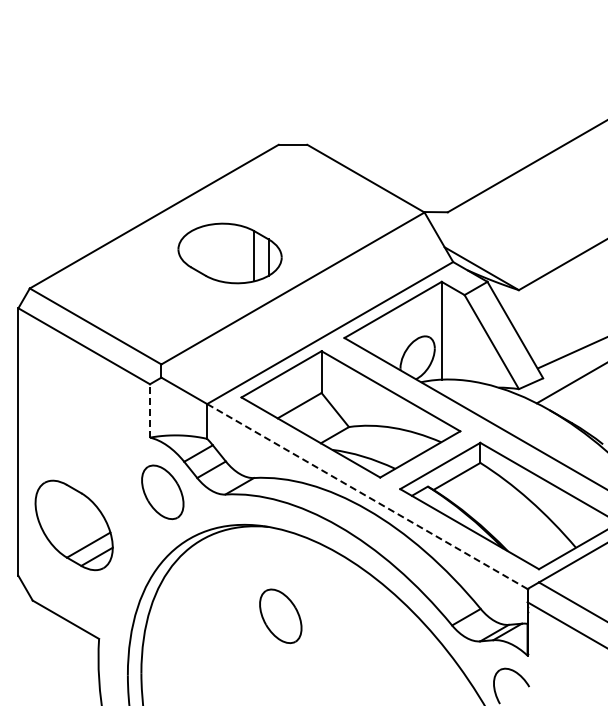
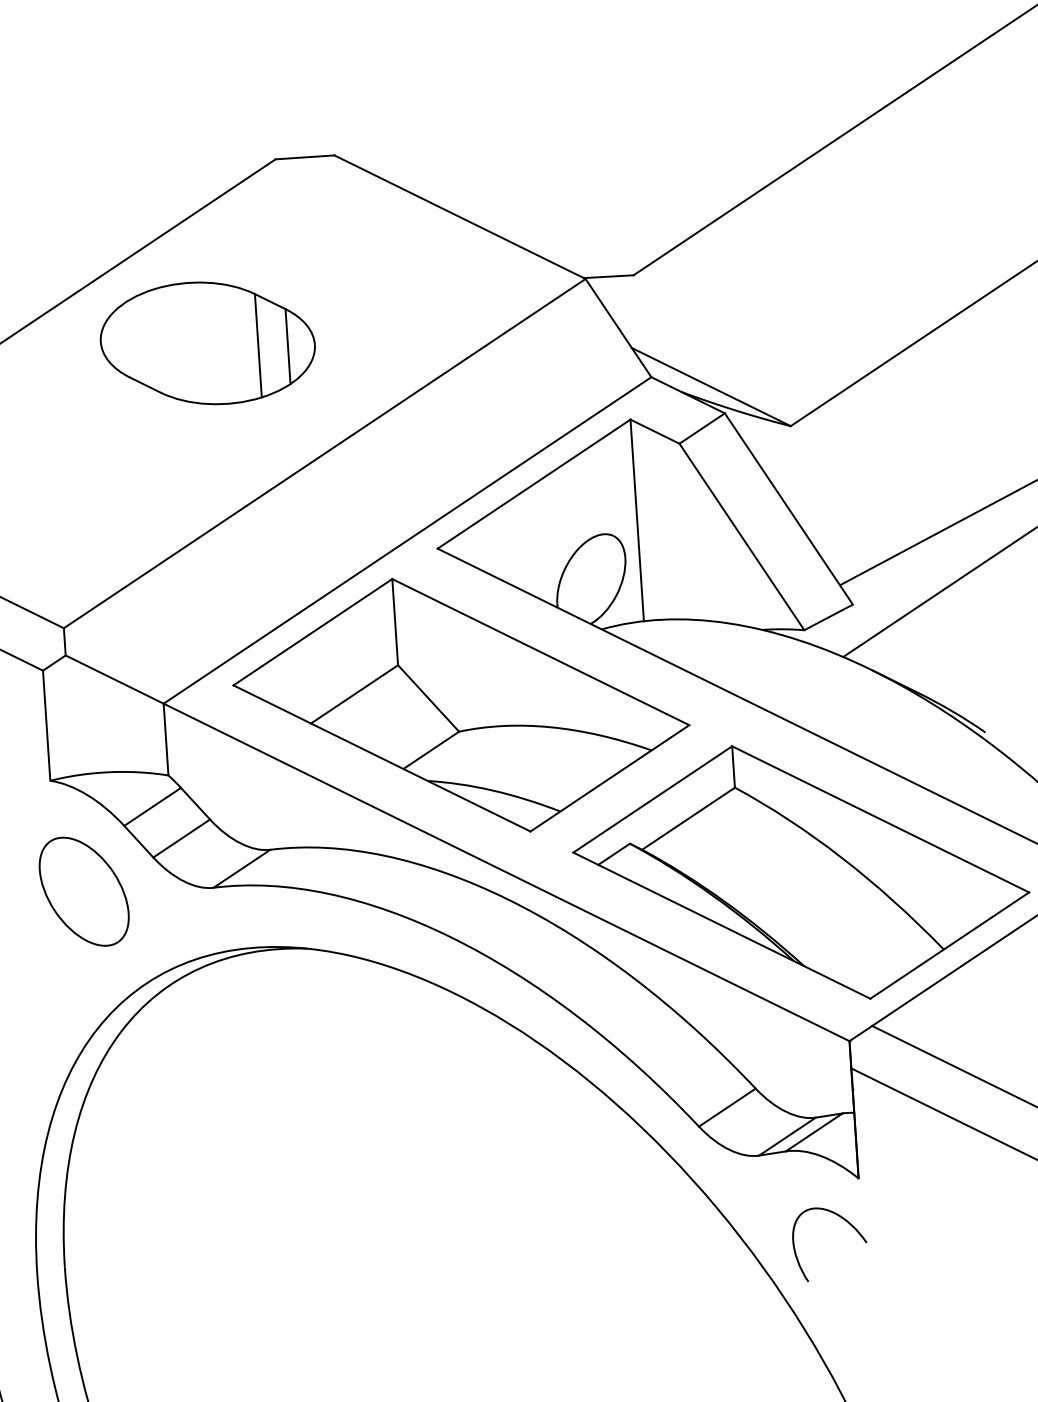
part: (229, 253) -> (206, 343), moved
line: (149, 410) -> (45, 724), dashed -> solid
line: (367, 496) -> (506, 872), dashed -> solid
part: (280, 616) -> (343, 1131), removed

